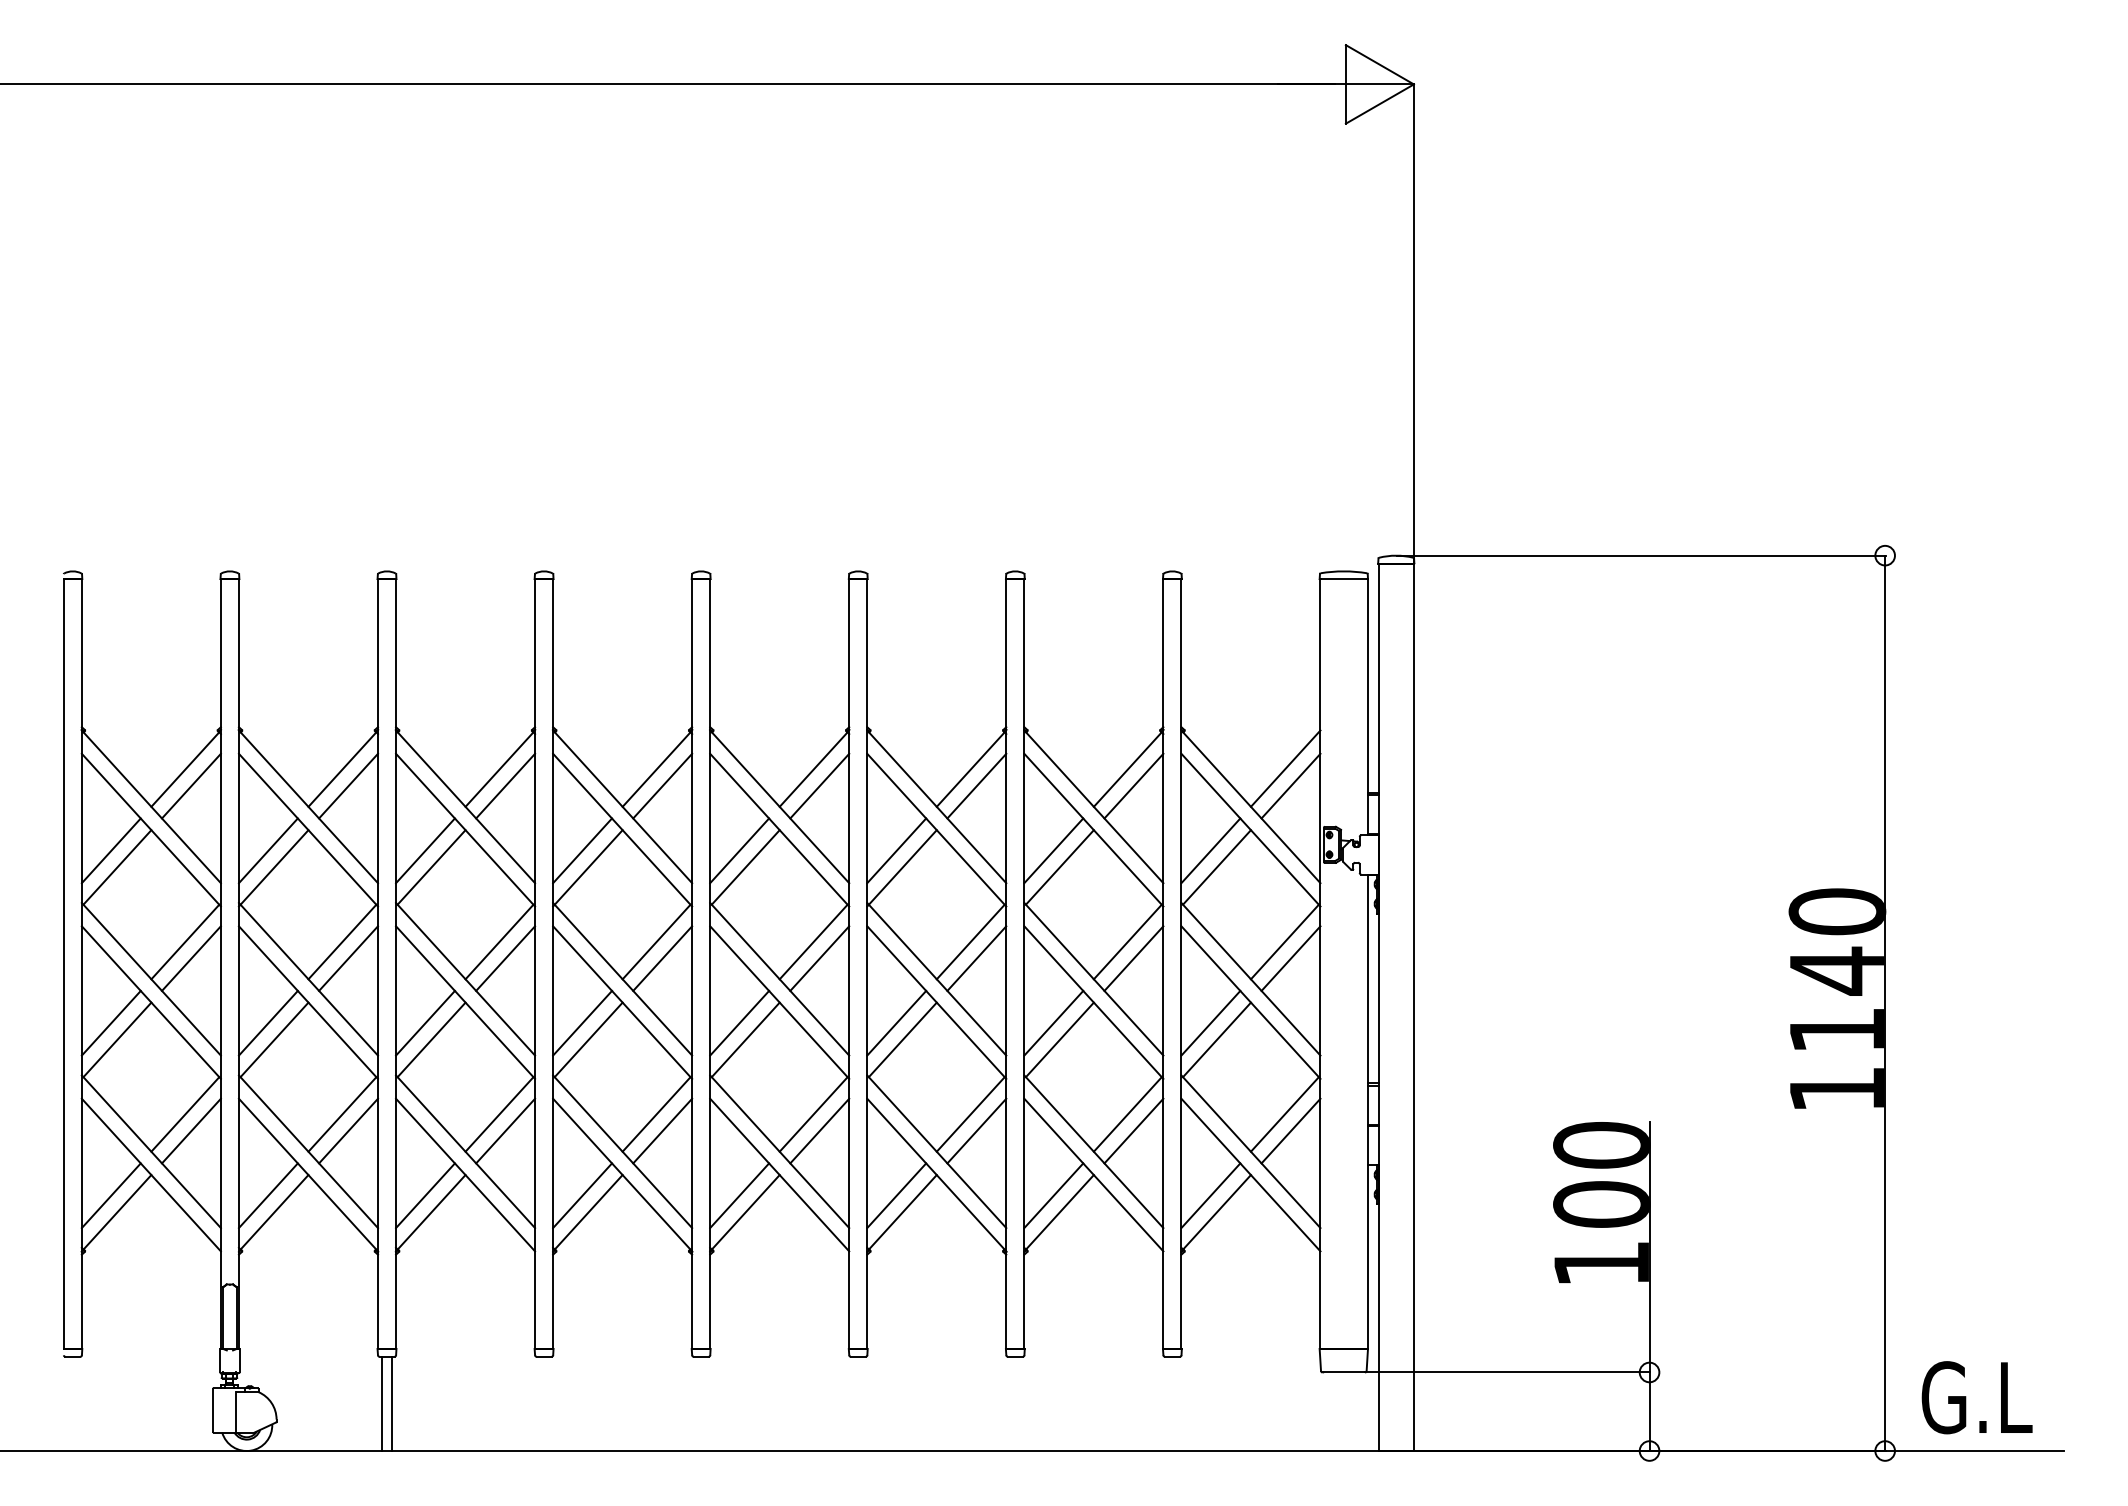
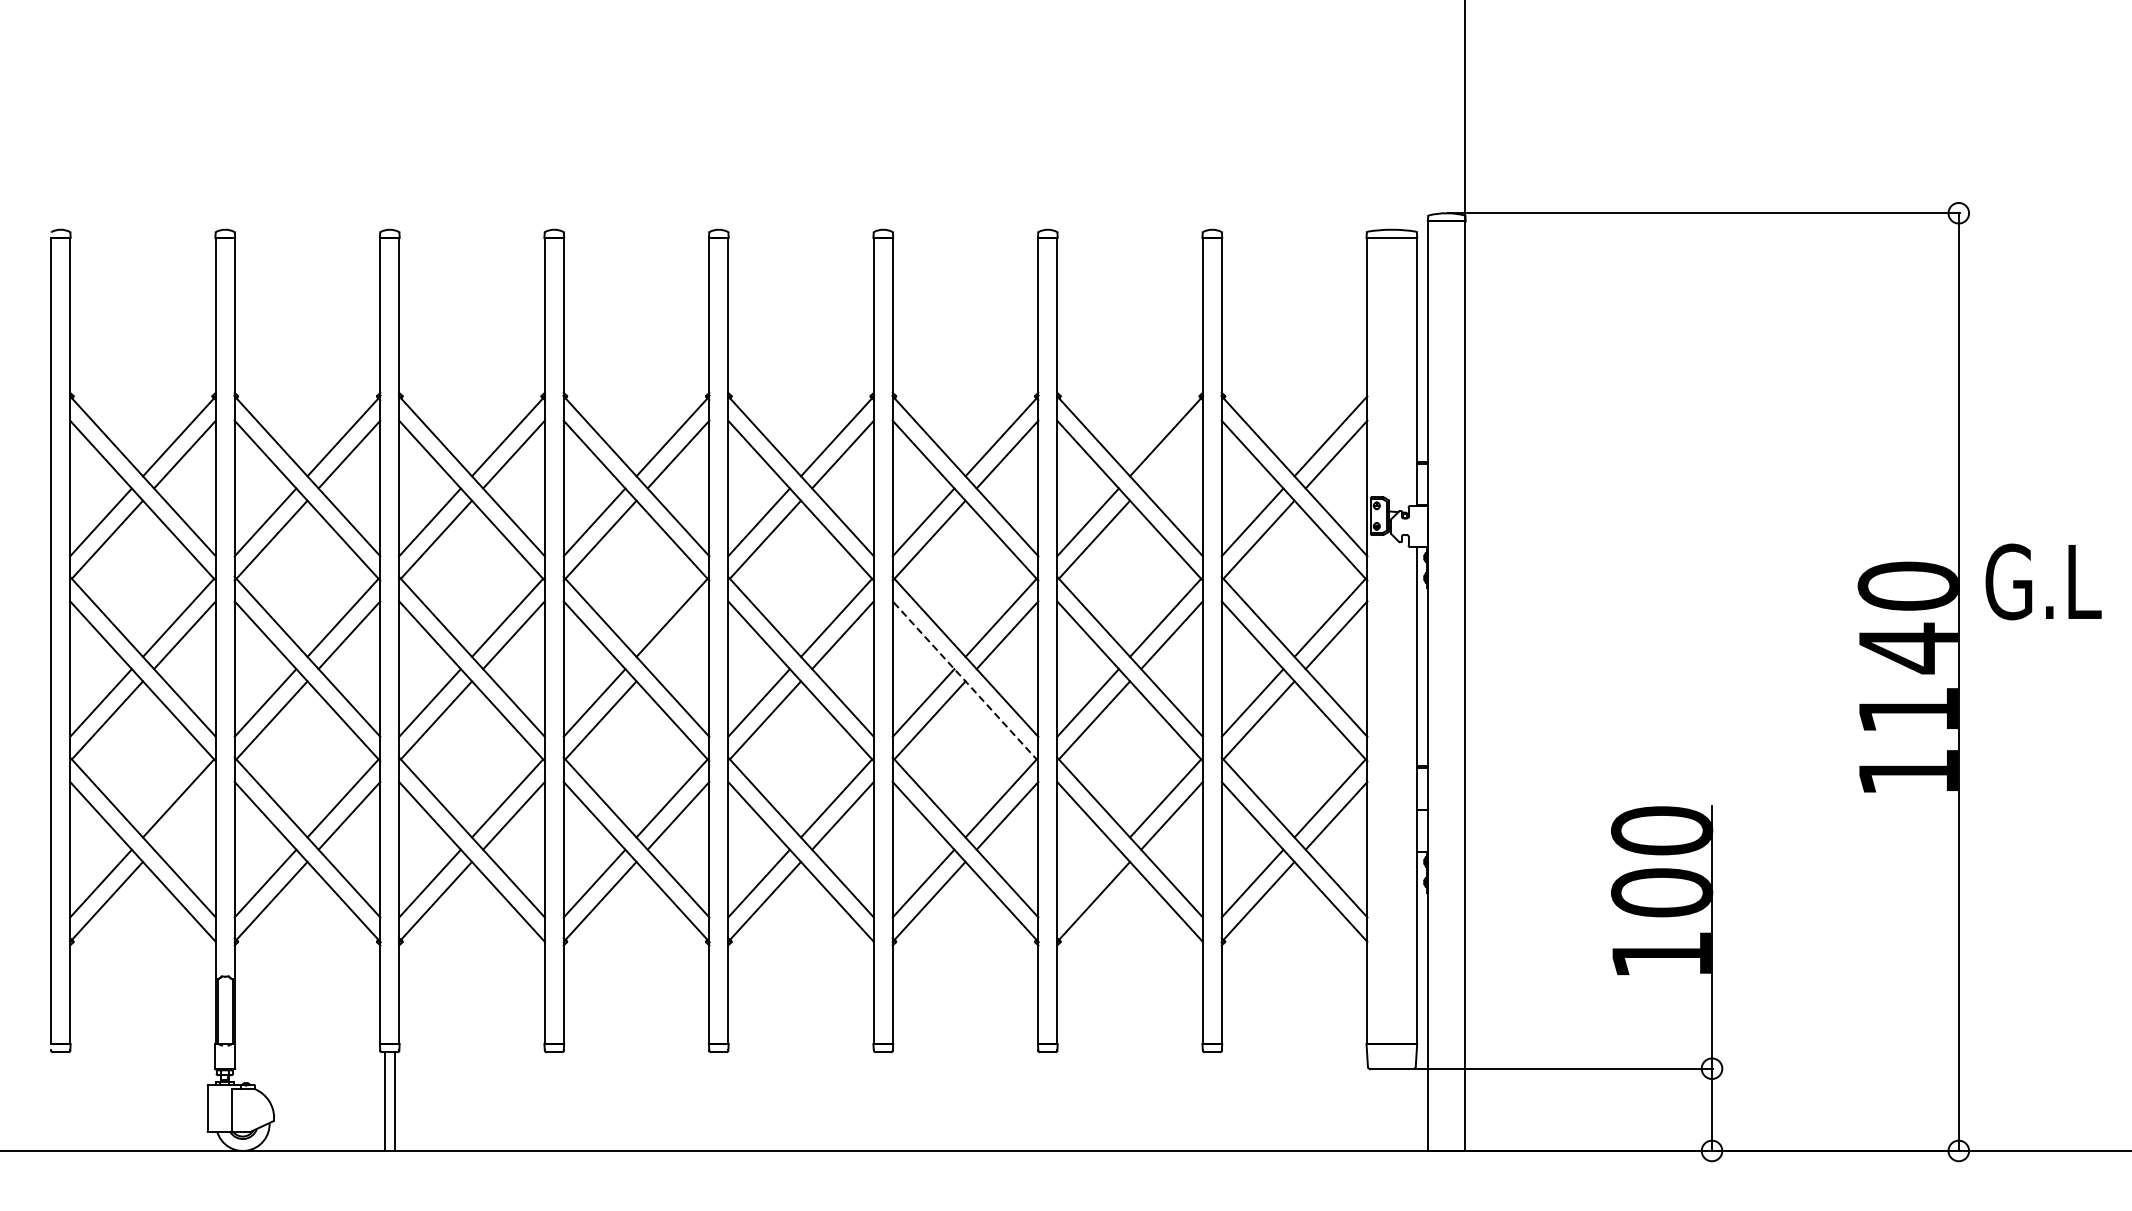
line: (1133, 785) -> (1171, 453), removed
line: (662, 958) -> (678, 635), removed
line: (936, 1002) -> (965, 681), solid -> dashed
line: (191, 1130) -> (185, 815), removed
line: (1053, 1195) -> (1087, 883), removed
text: (1976, 1397) -> (2042, 581), moved

